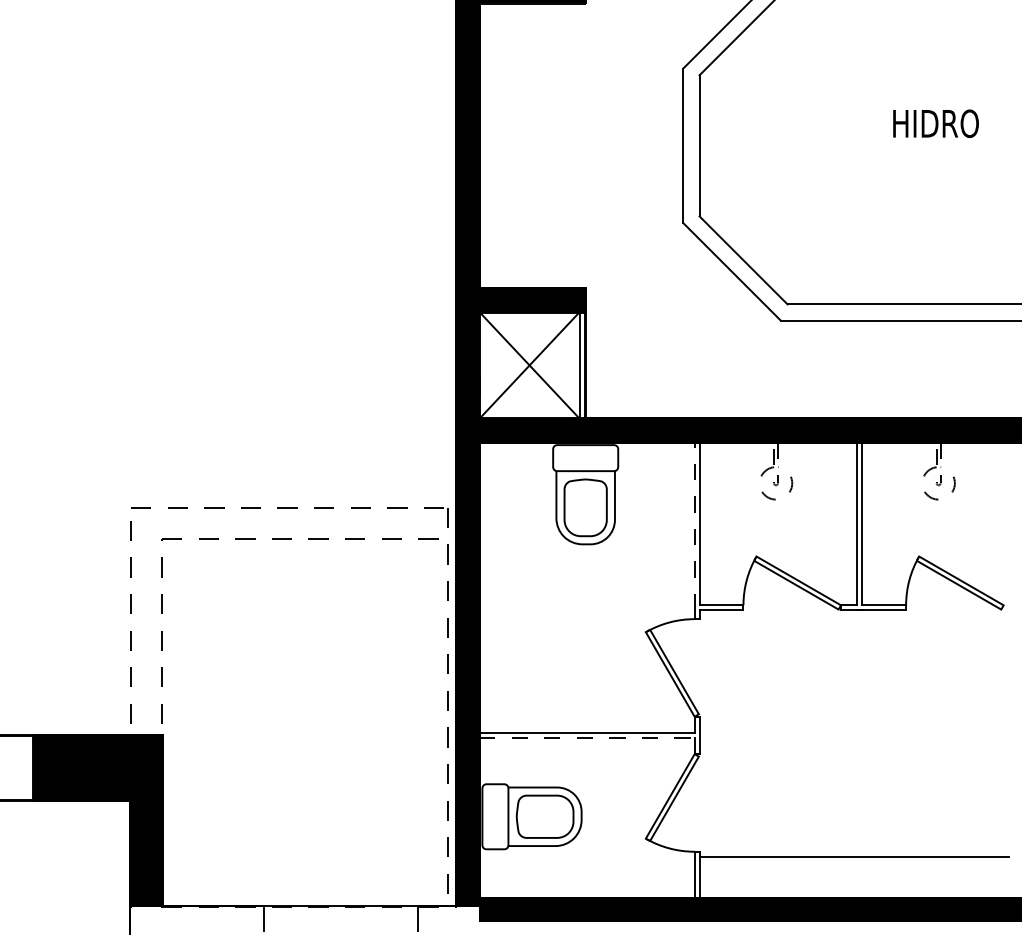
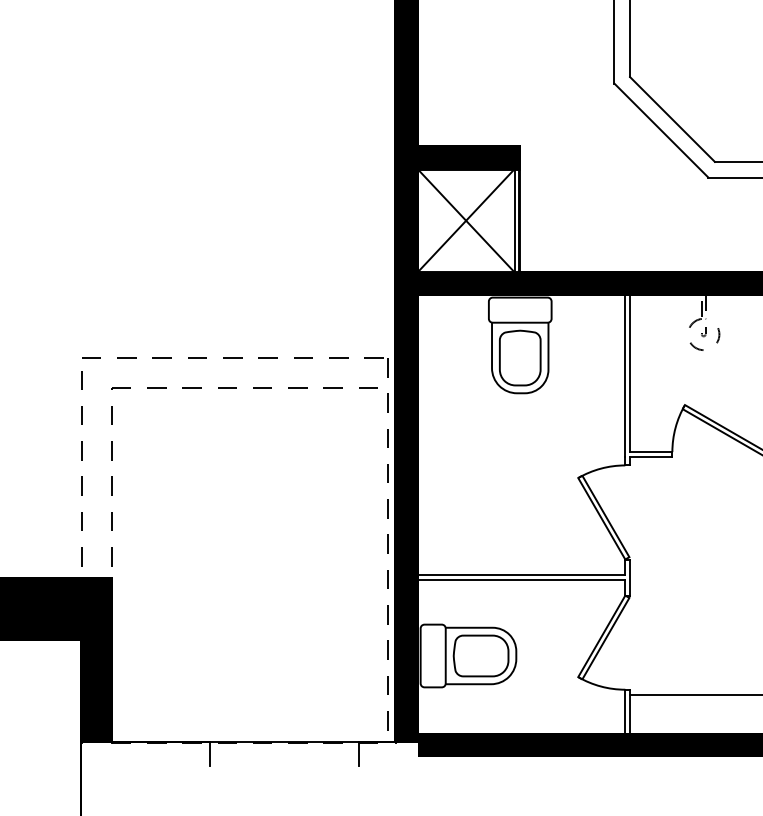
line: (694, 525) -> (625, 375), dashed -> solid
line: (586, 737) -> (521, 579), dashed -> solid

